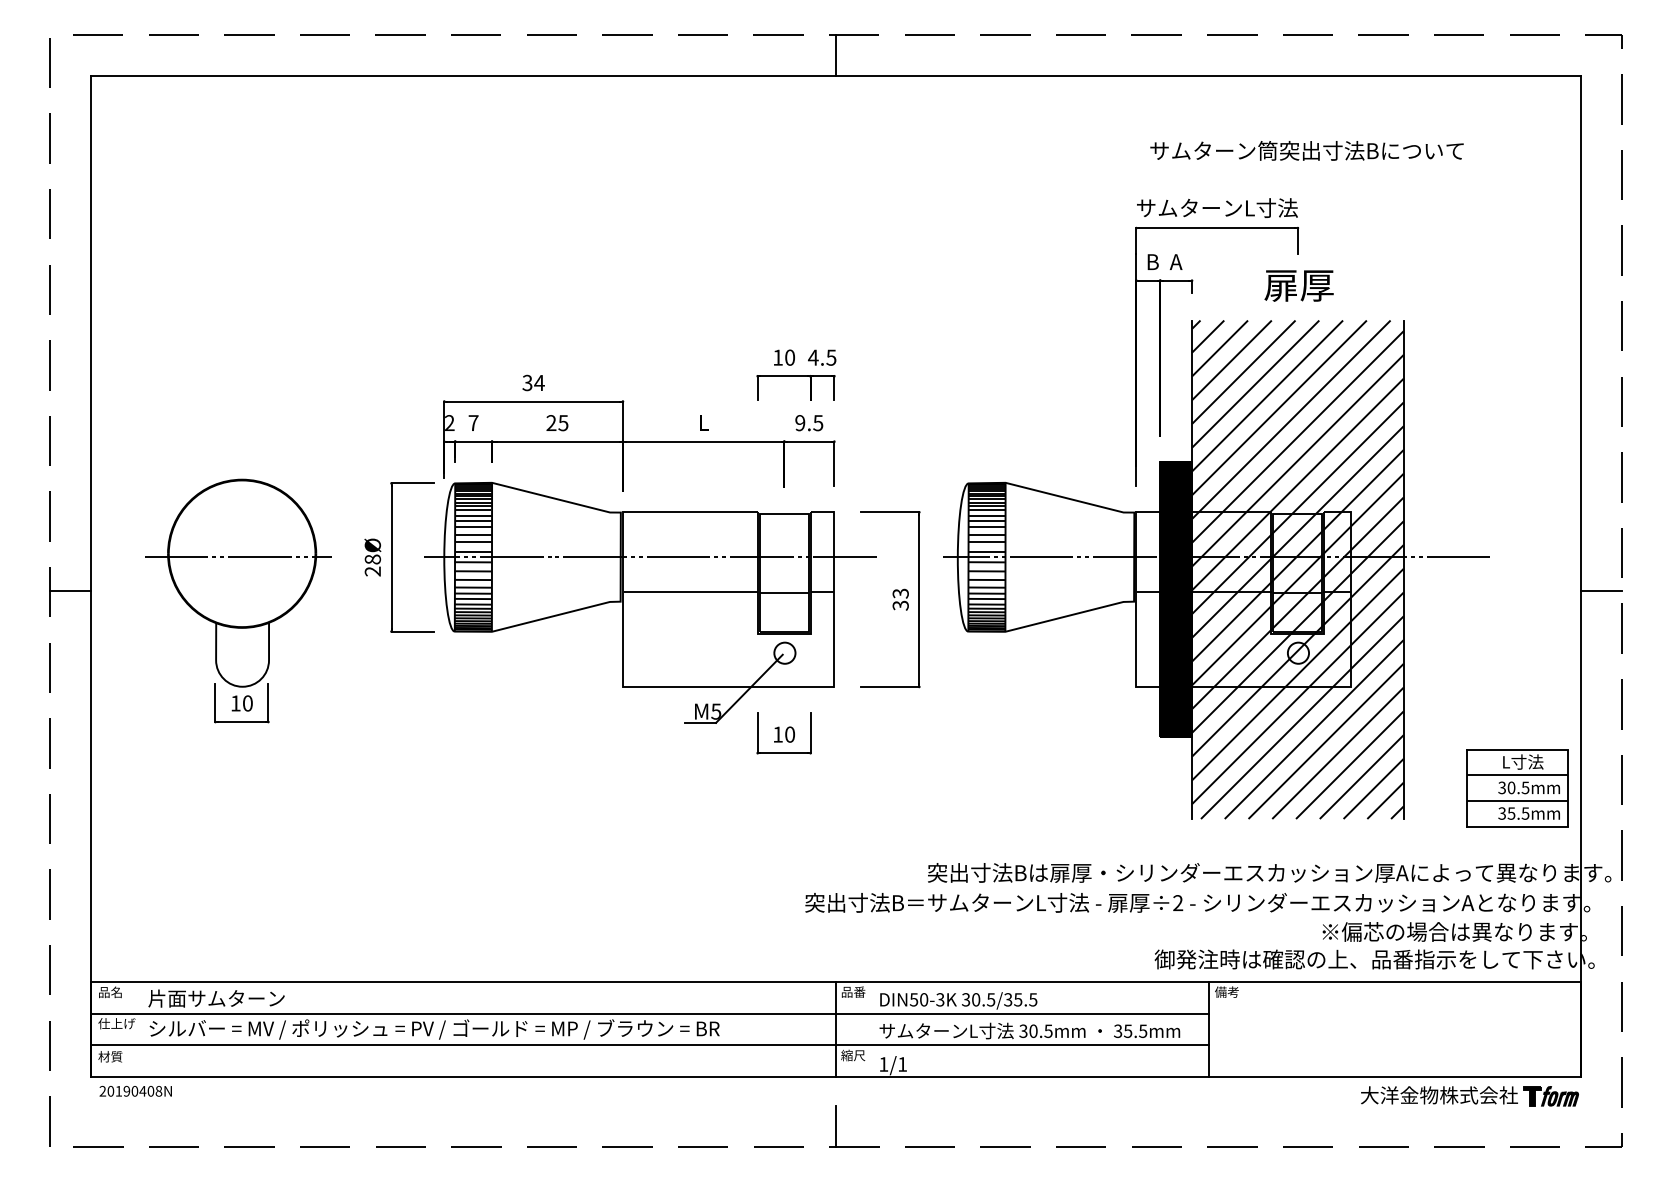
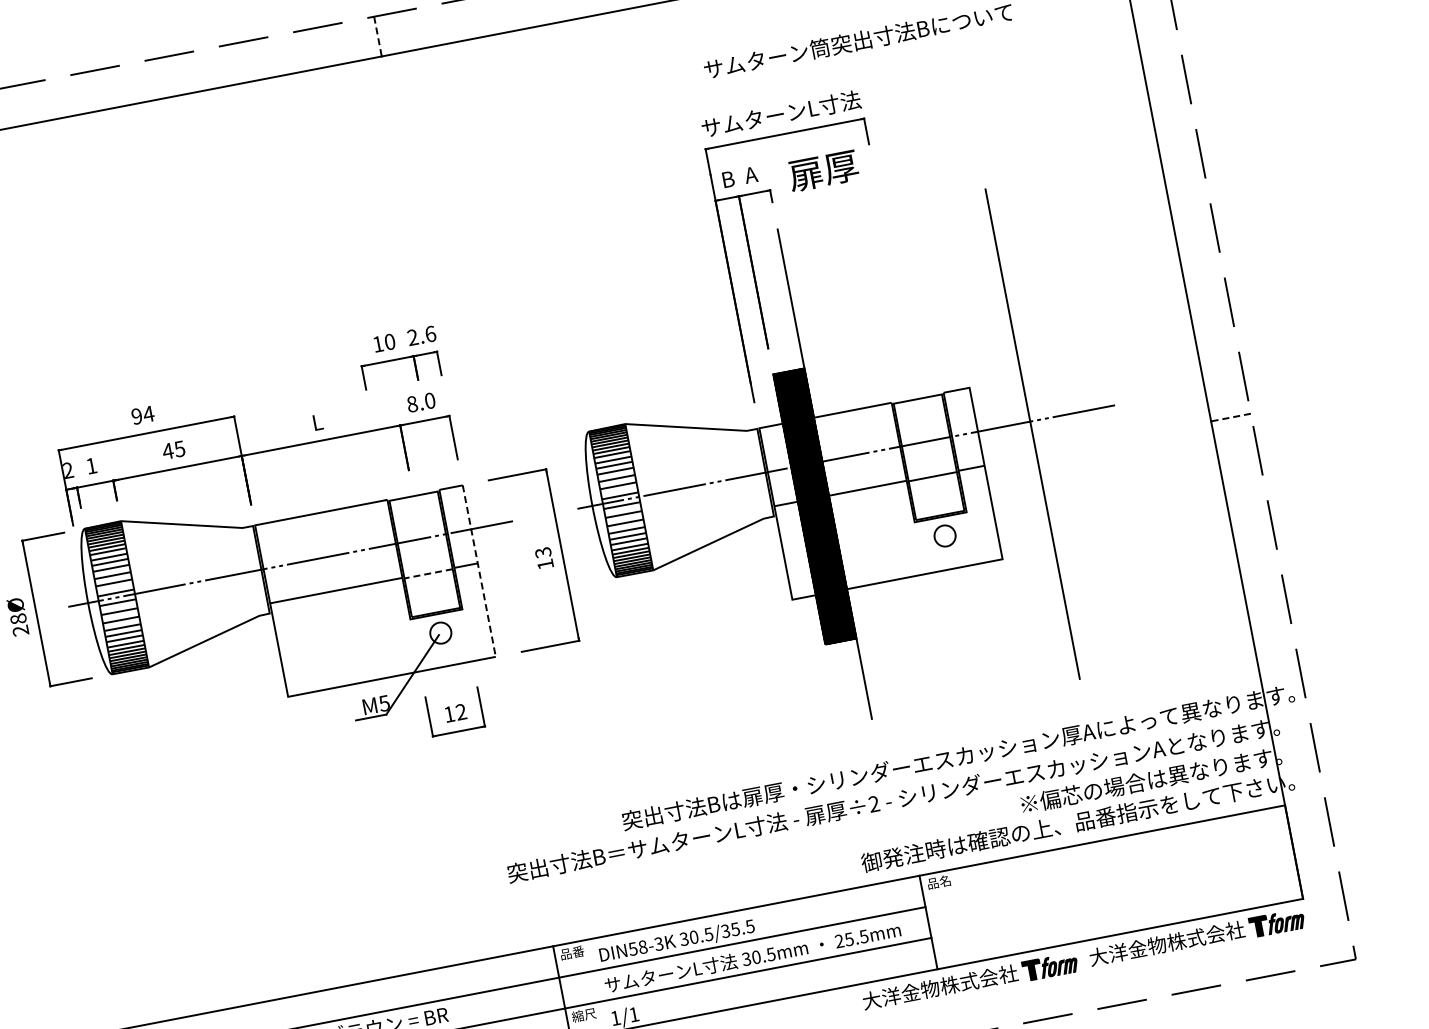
line: (836, 56) -> (378, 37), solid -> dashed
text: (1298, 285) -> (822, 170), moved
text: (822, 357) -> (421, 335), 4.5 -> 2.6
text: (527, 383) -> (137, 416), 34 -> 94
text: (473, 422) -> (91, 465), 7 -> 1
text: (551, 422) -> (167, 450), 25 -> 45
text: (809, 423) -> (421, 402), 9.5 -> 8.0
hatch: (1297, 569) -> (928, 453), removed
line: (1601, 591) -> (1231, 418), solid -> dashed
line: (784, 592) -> (428, 573), solid -> dashed
line: (834, 600) -> (479, 571), solid -> dashed
text: (900, 605) -> (545, 564), 33 -> 13
text: (789, 734) -> (460, 712), 10 -> 12
part: (1517, 788) -> (1185, 627), removed
text: (1226, 991) -> (938, 881), 備考 -> 品名
text: (924, 999) -> (643, 946), DIN50-3K -> DIN58-3K
text: (1118, 1031) -> (839, 941), 35.5mm -> 25.5mm
part: (1238, 1096) -> (970, 982), added

